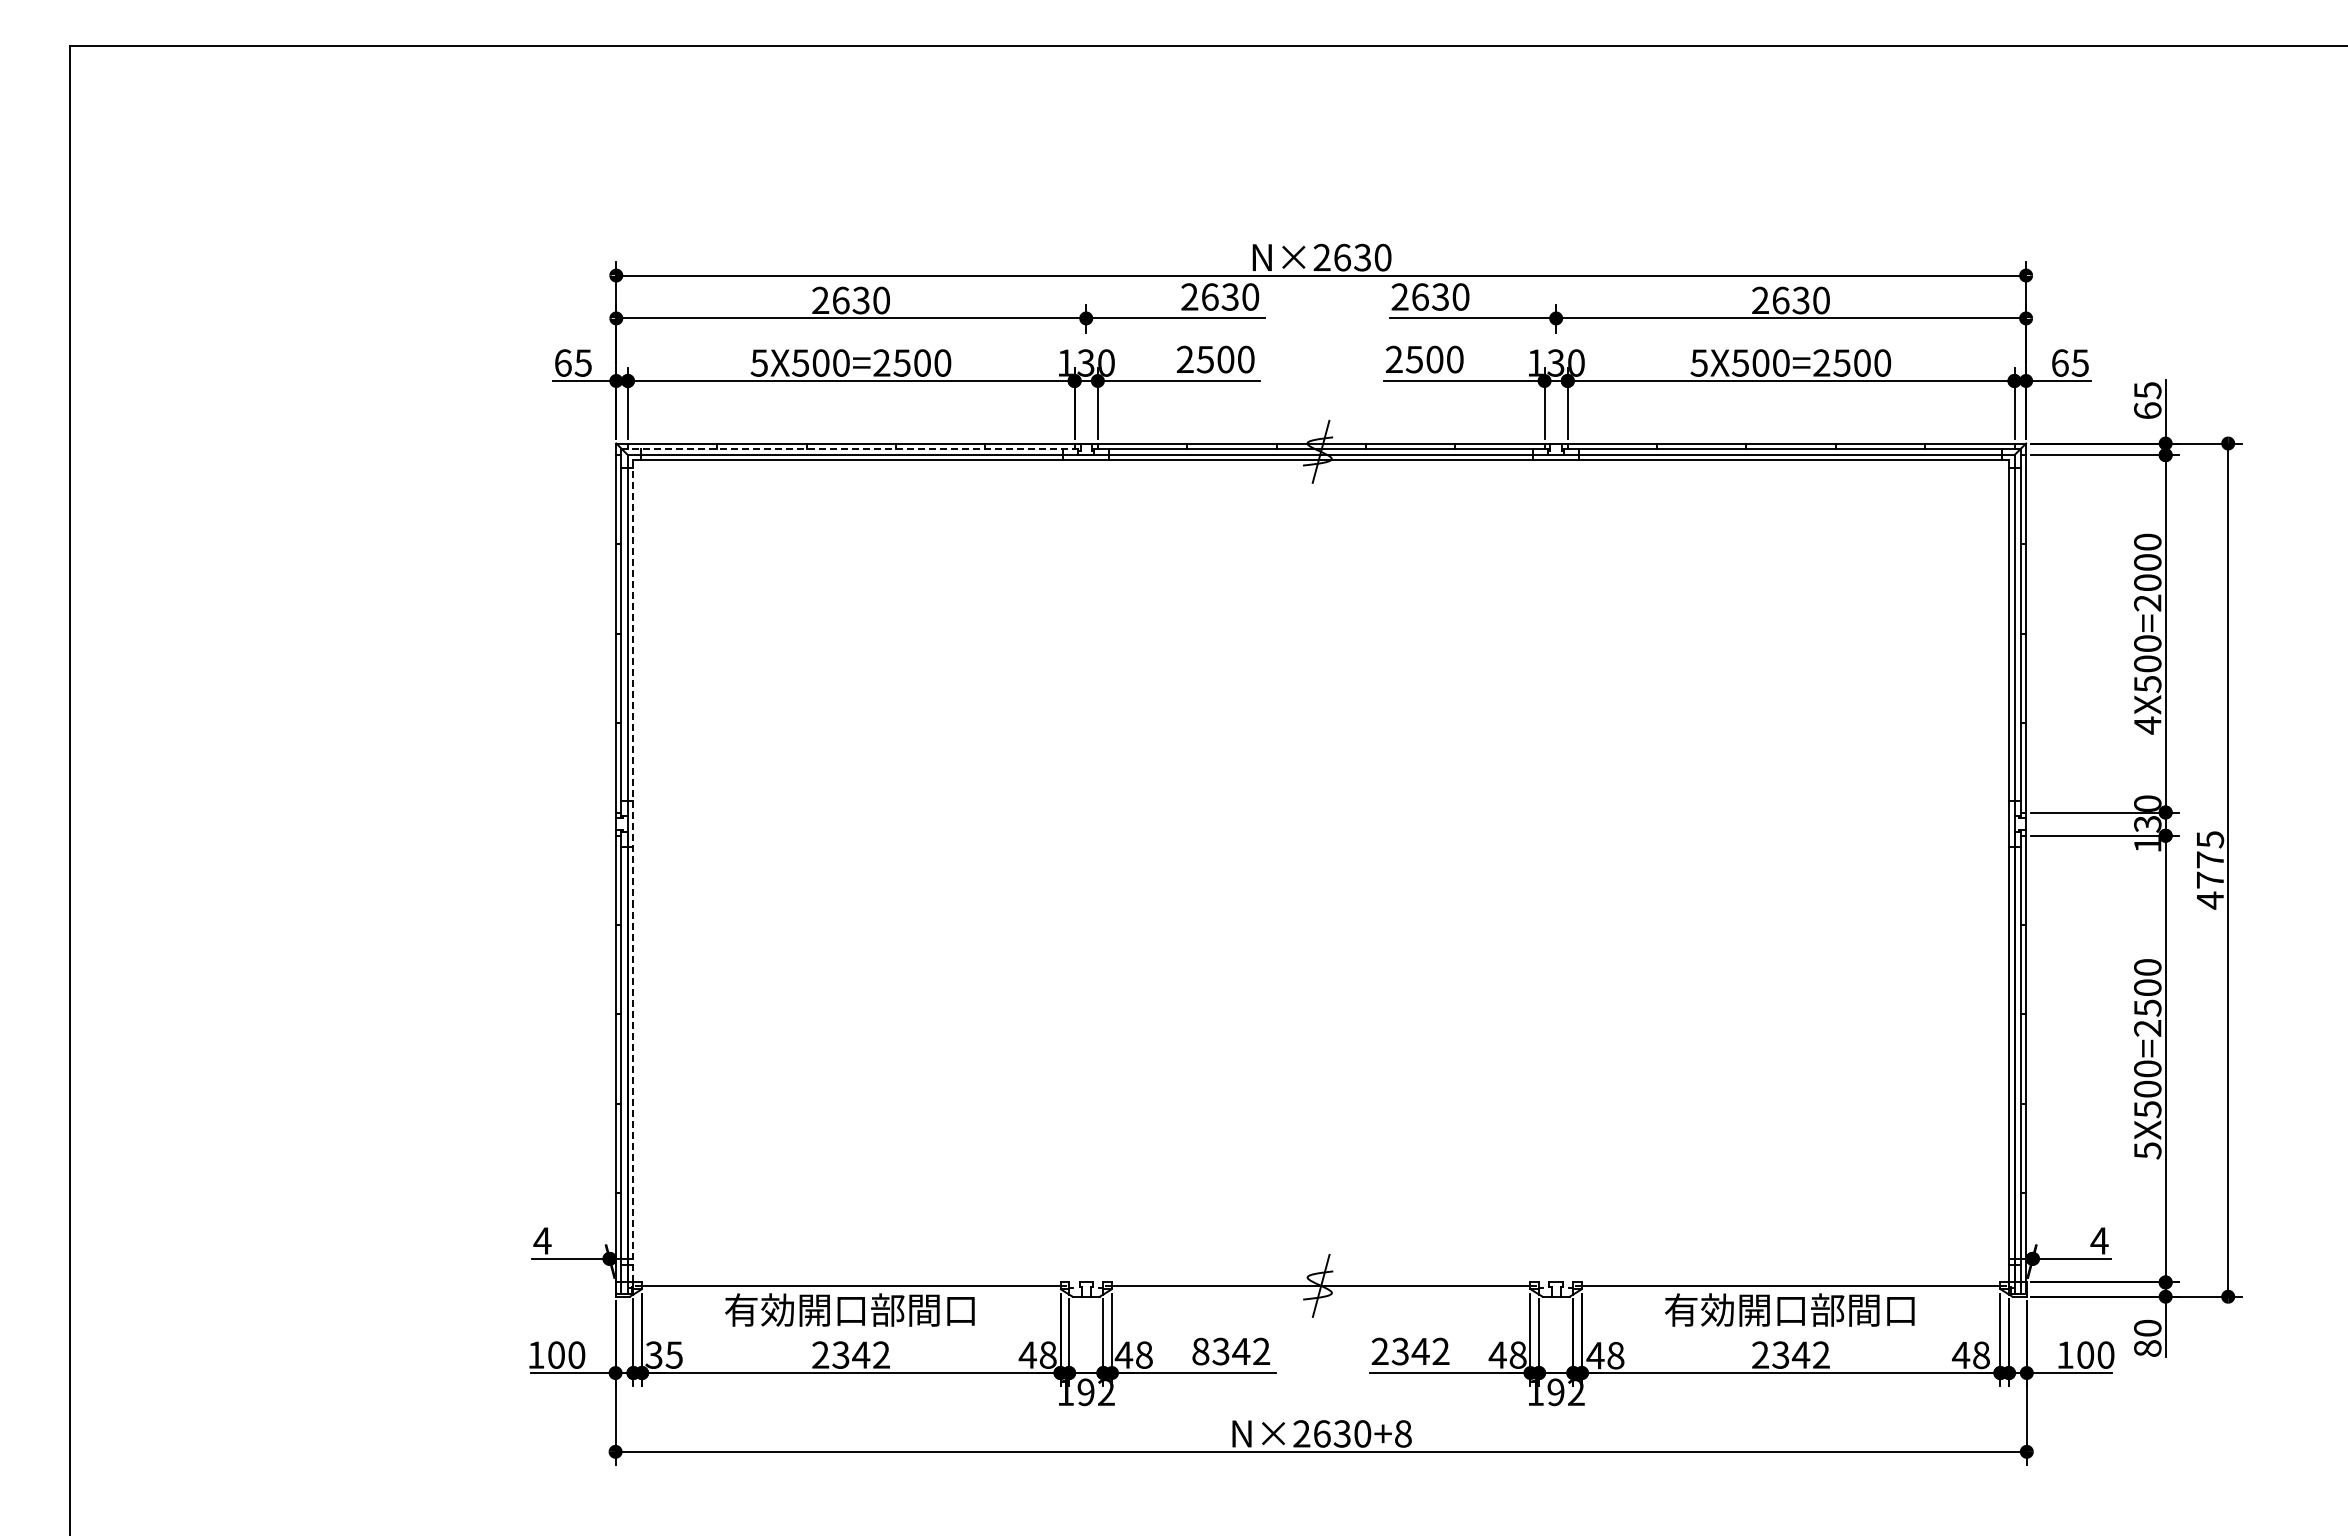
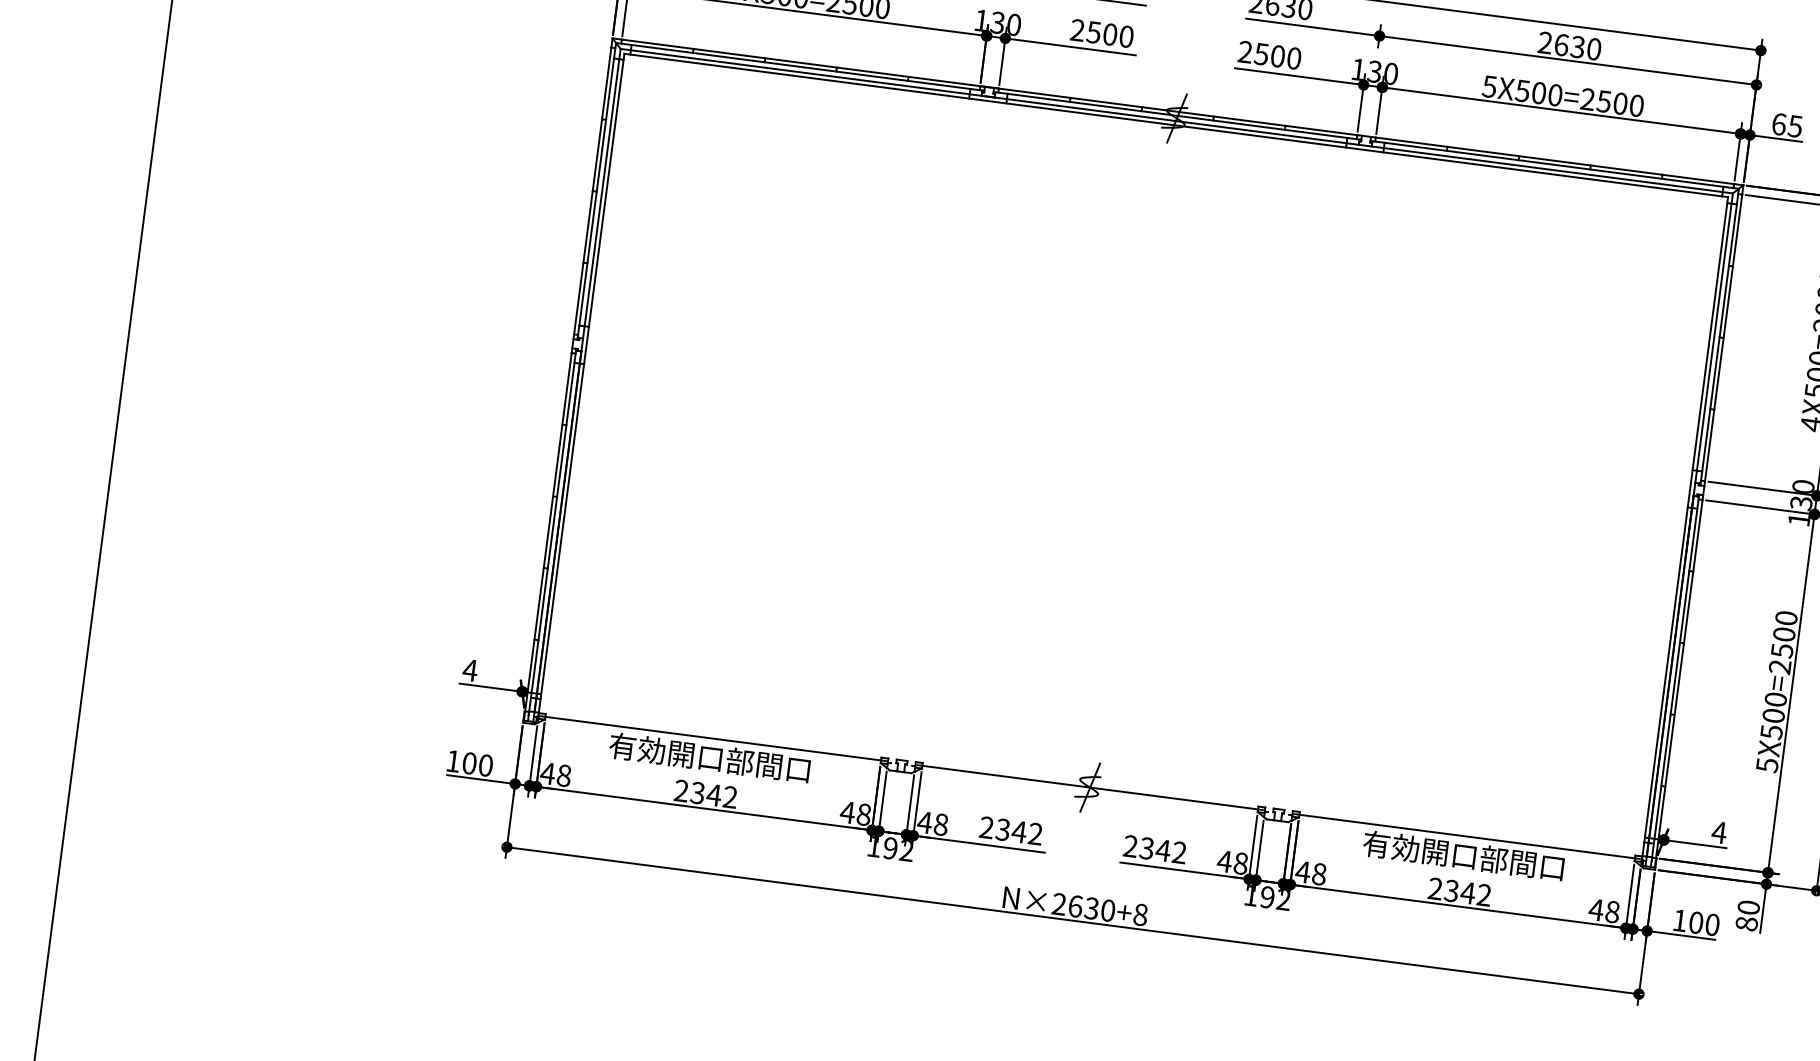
line: (850, 448) -> (799, 66), dashed -> solid
line: (633, 874) -> (581, 385), dashed -> solid
text: (1200, 1351) -> (986, 827), 8342 -> 2342
text: (663, 1354) -> (555, 774), 35 -> 48

